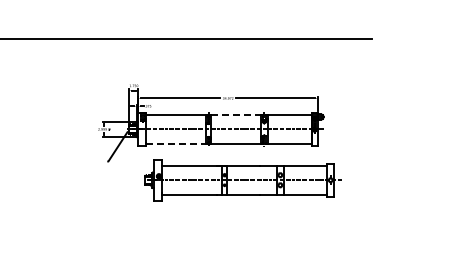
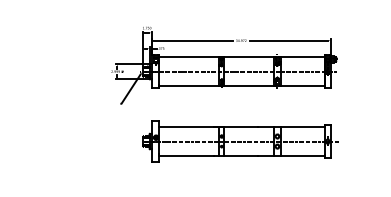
line: (236, 114) -> (249, 56), dashed -> solid
line: (176, 144) -> (189, 86), dashed -> solid
part: (242, 180) -> (239, 141), moved

